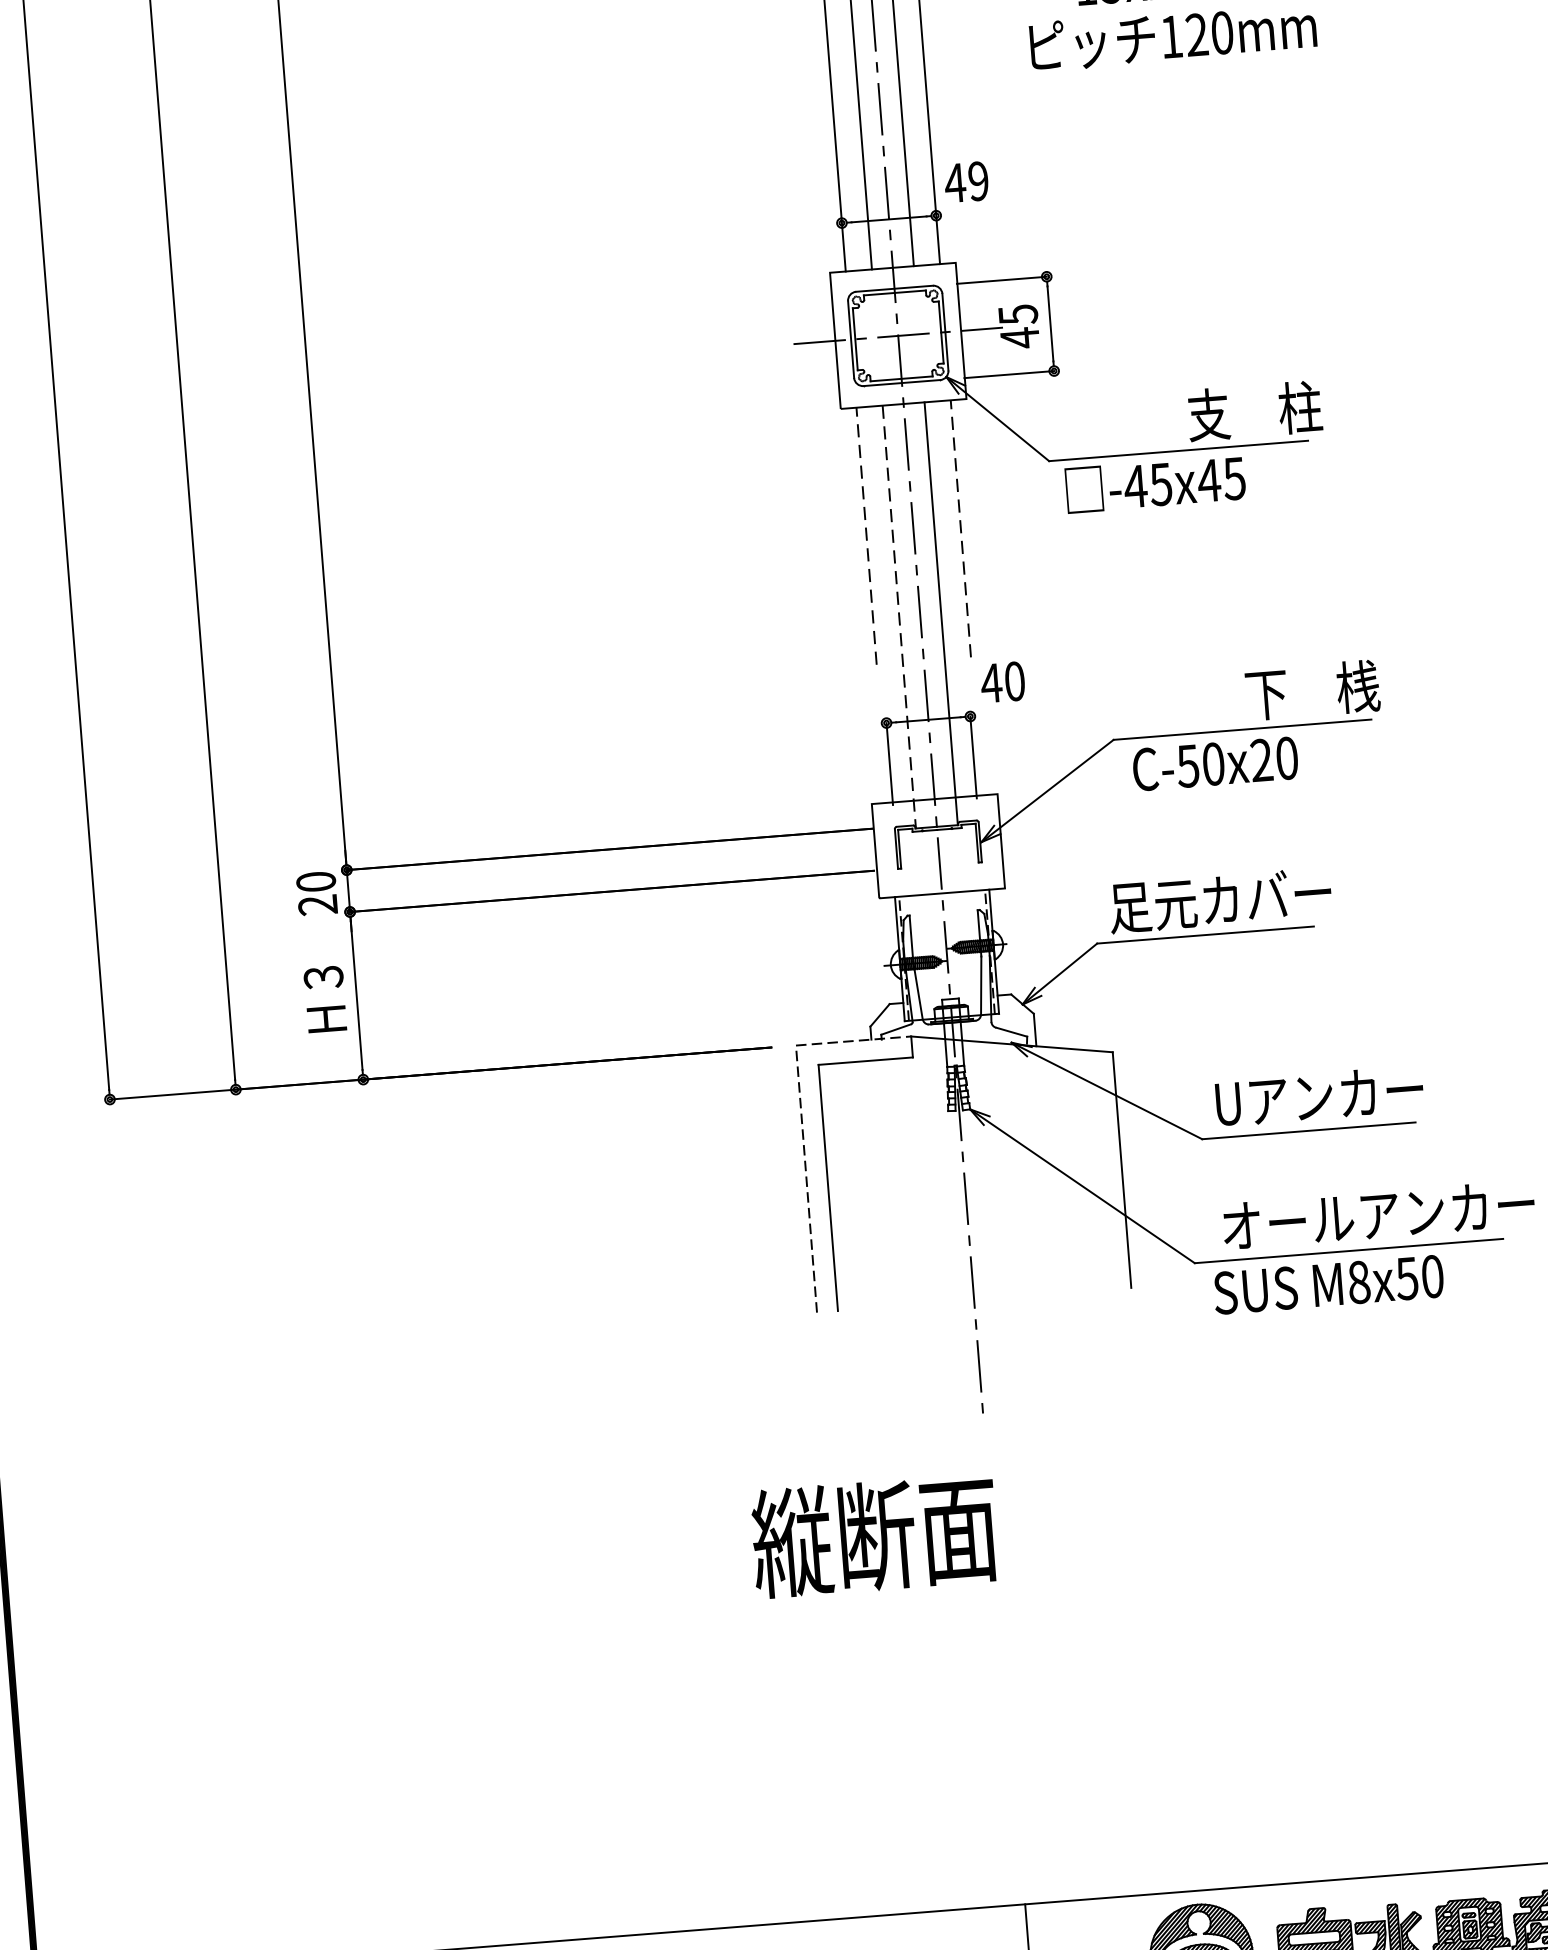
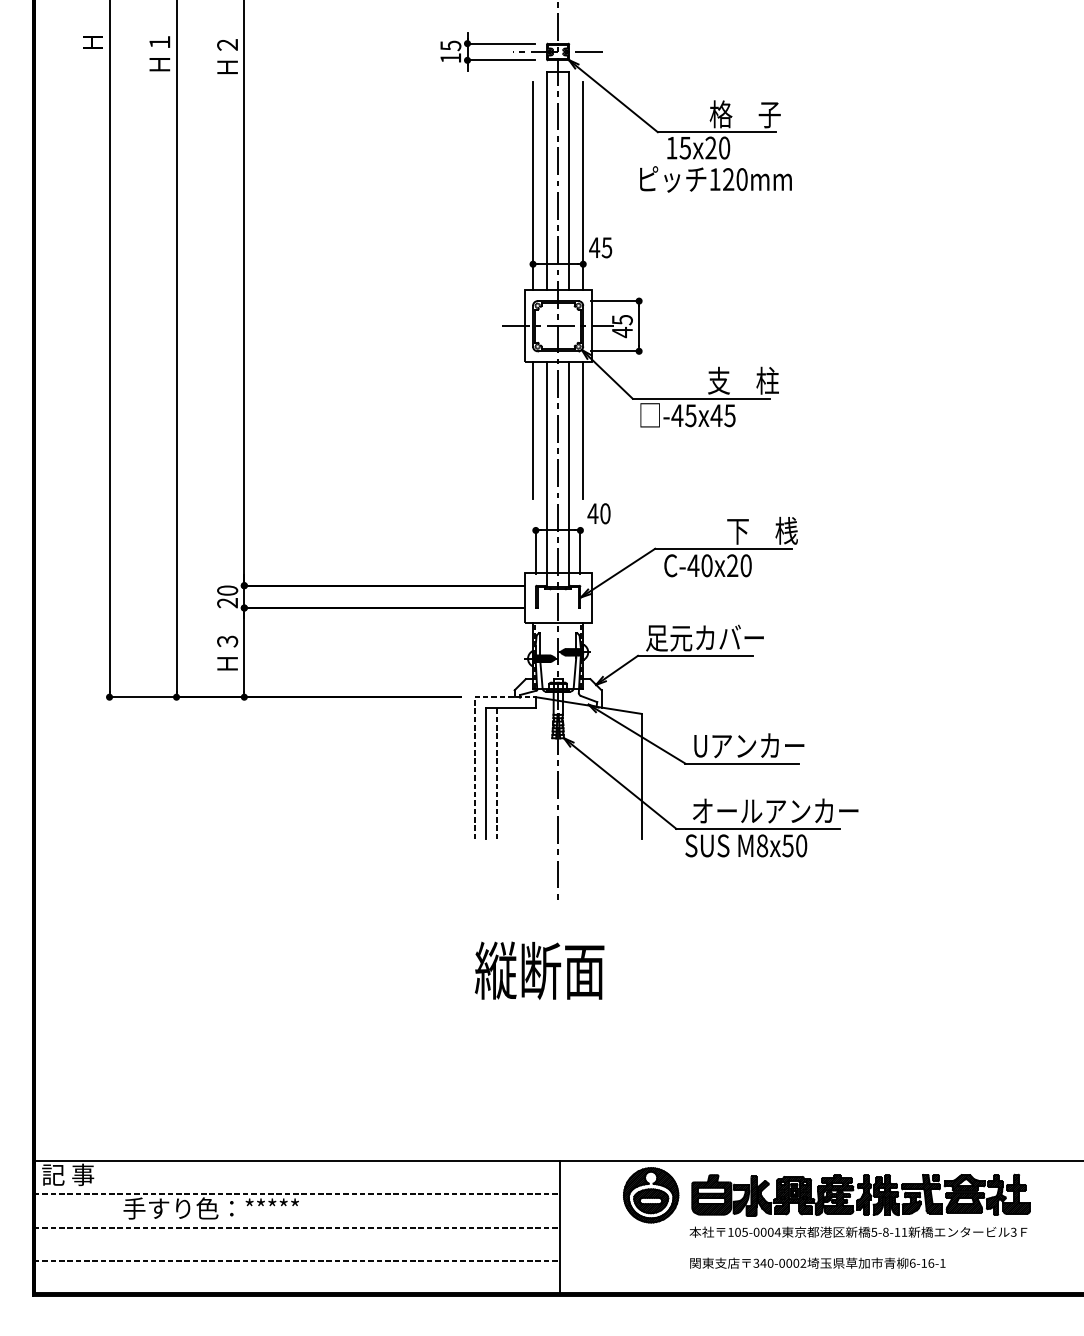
text: (977, 180) -> (606, 247), 49 -> 45
line: (961, 528) -> (583, 430), dashed -> solid
line: (867, 535) -> (533, 430), dashed -> solid
line: (898, 618) -> (546, 475), dashed -> solid
text: (1188, 765) -> (693, 565), C-50x20 -> C-40x20
line: (848, 1185) -> (496, 773), added
text: (874, 1535) -> (539, 970), moved

